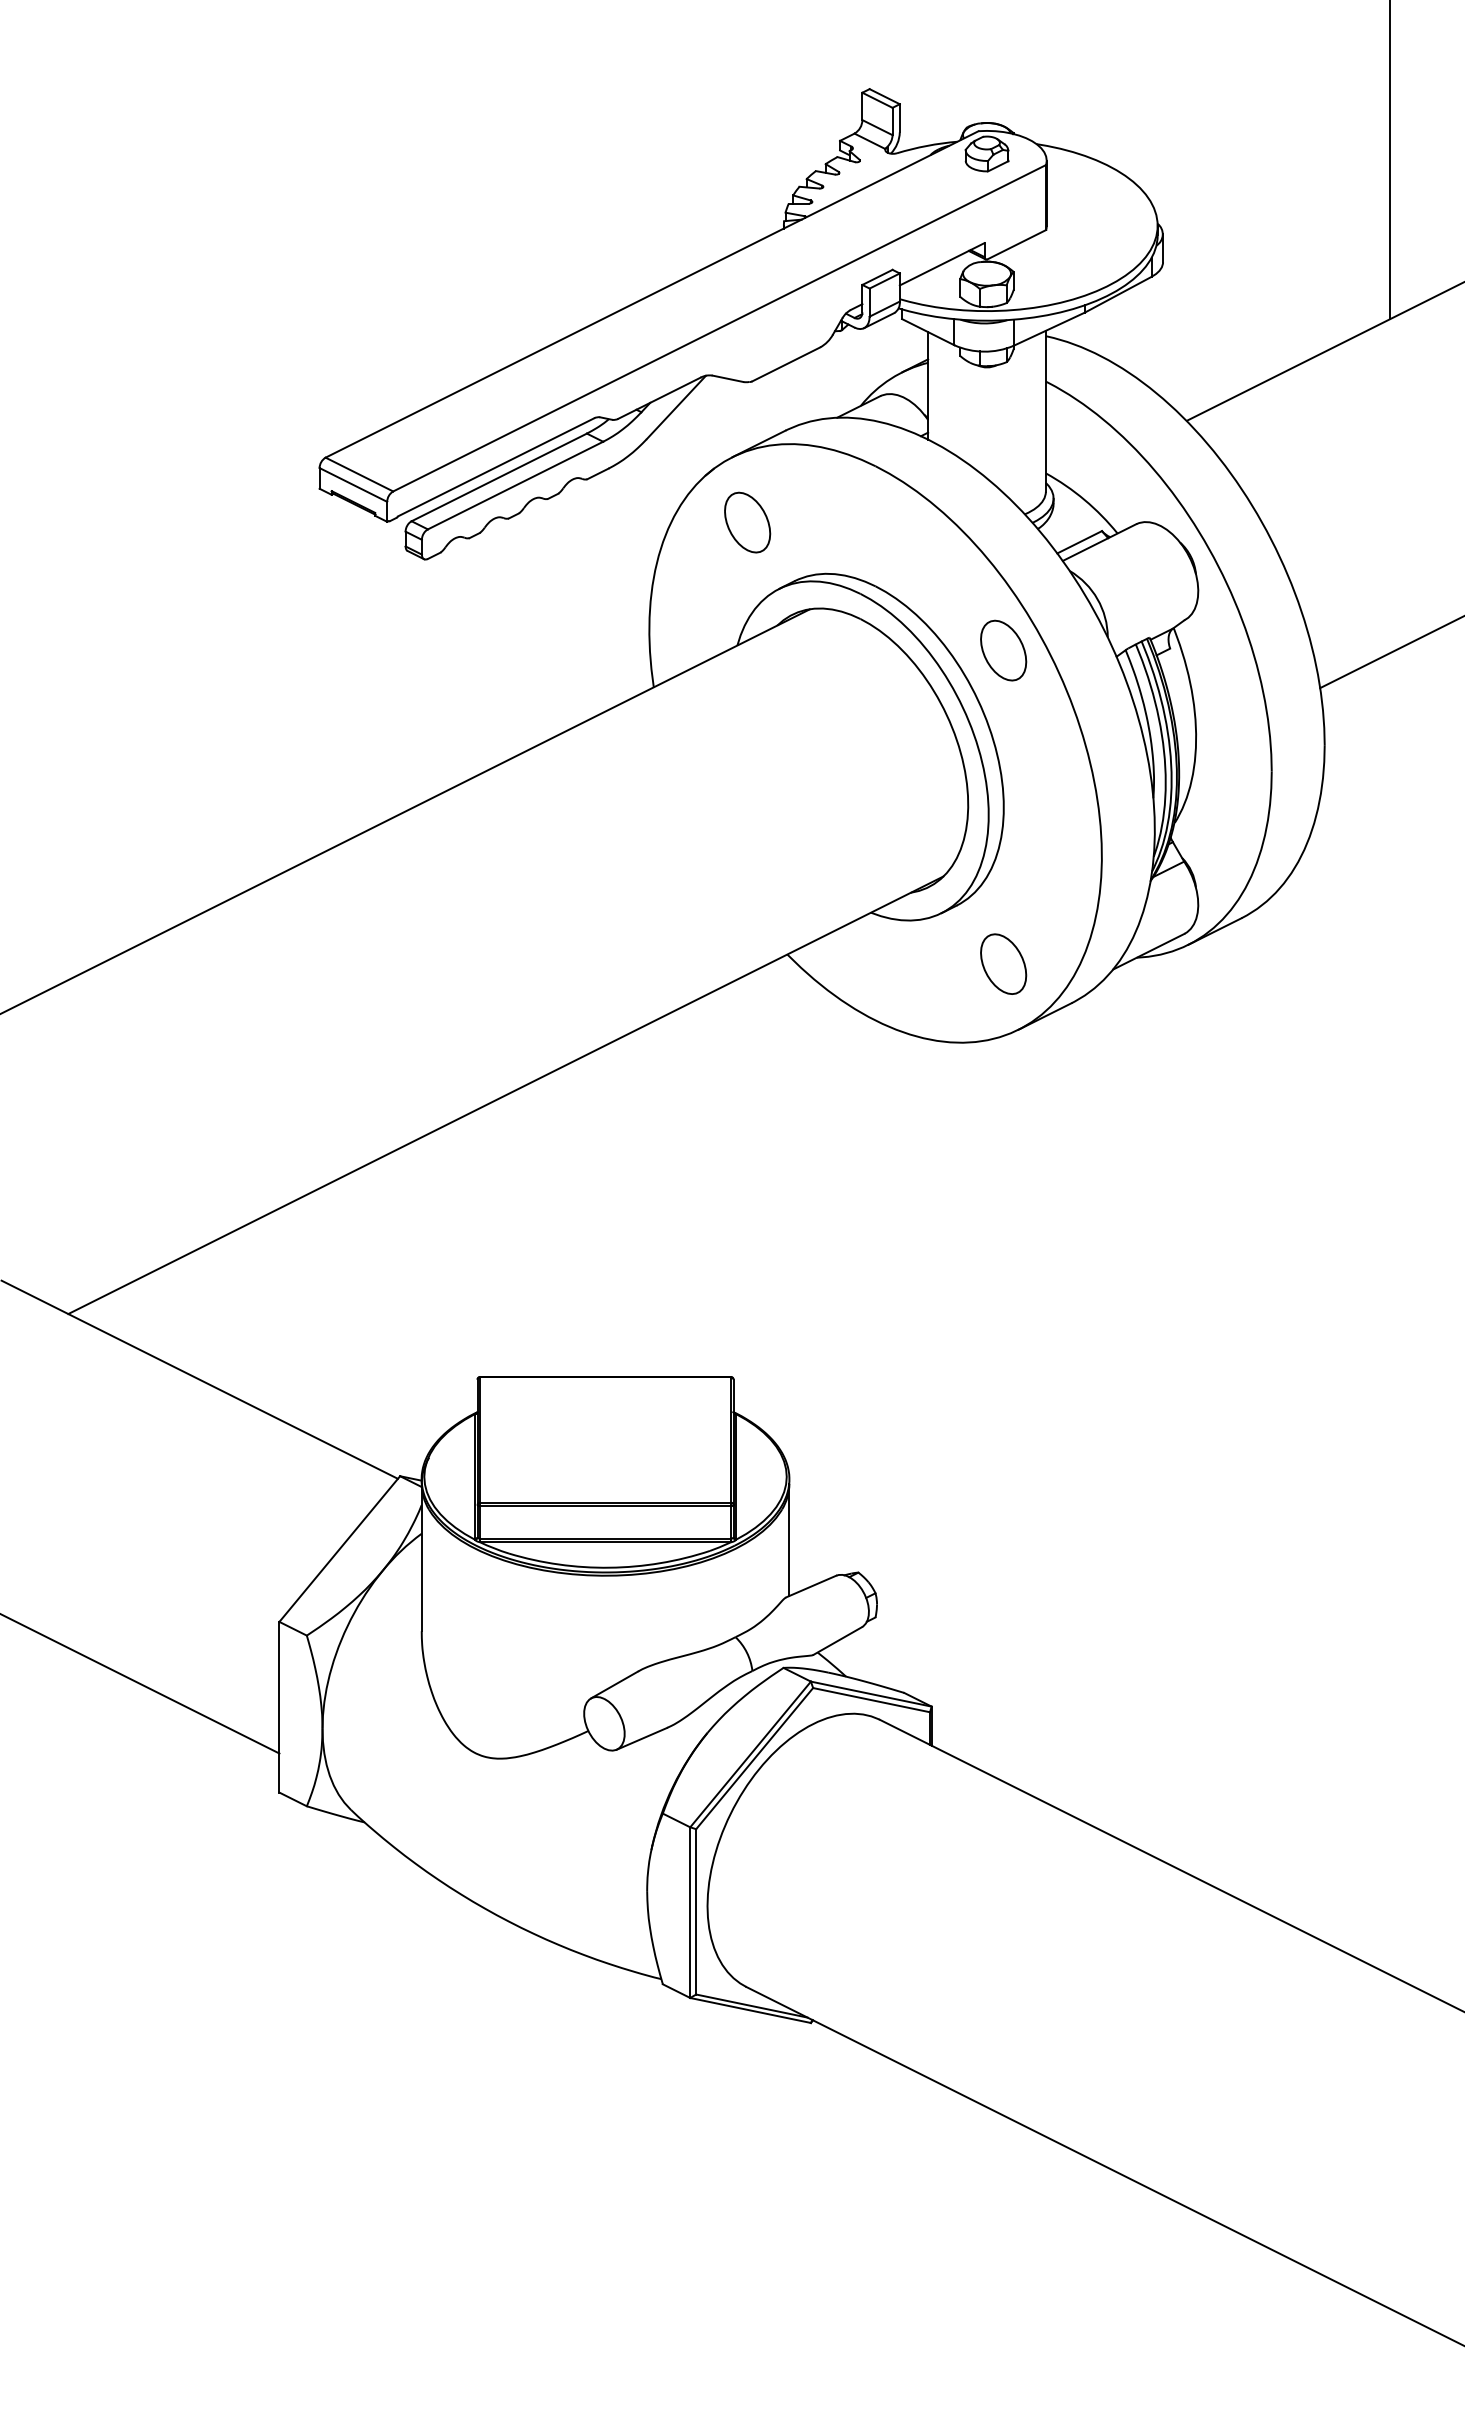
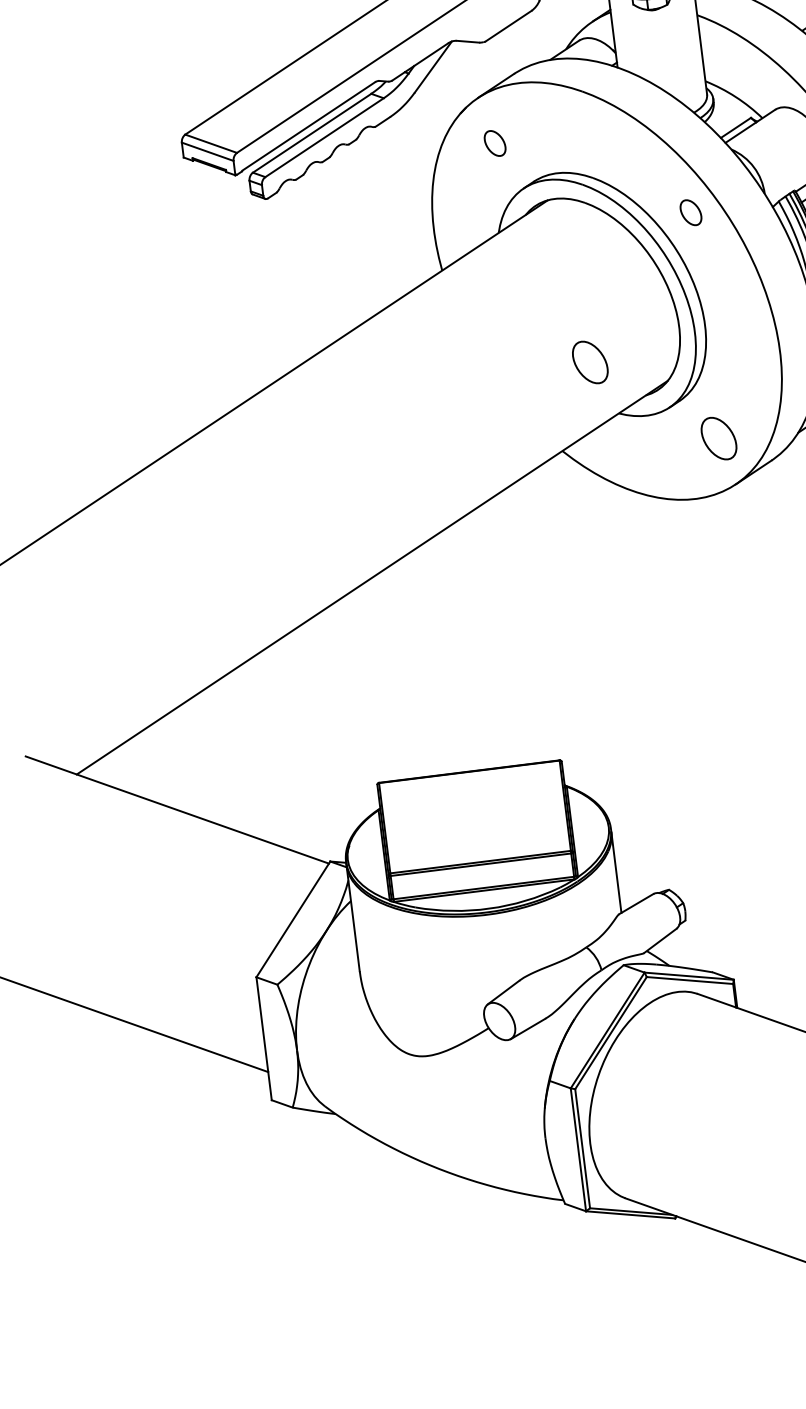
part: (747, 522) -> (494, 143), size x0.6
part: (1003, 650) -> (690, 212), size x0.6
part: (840, 837) -> (590, 362), added

